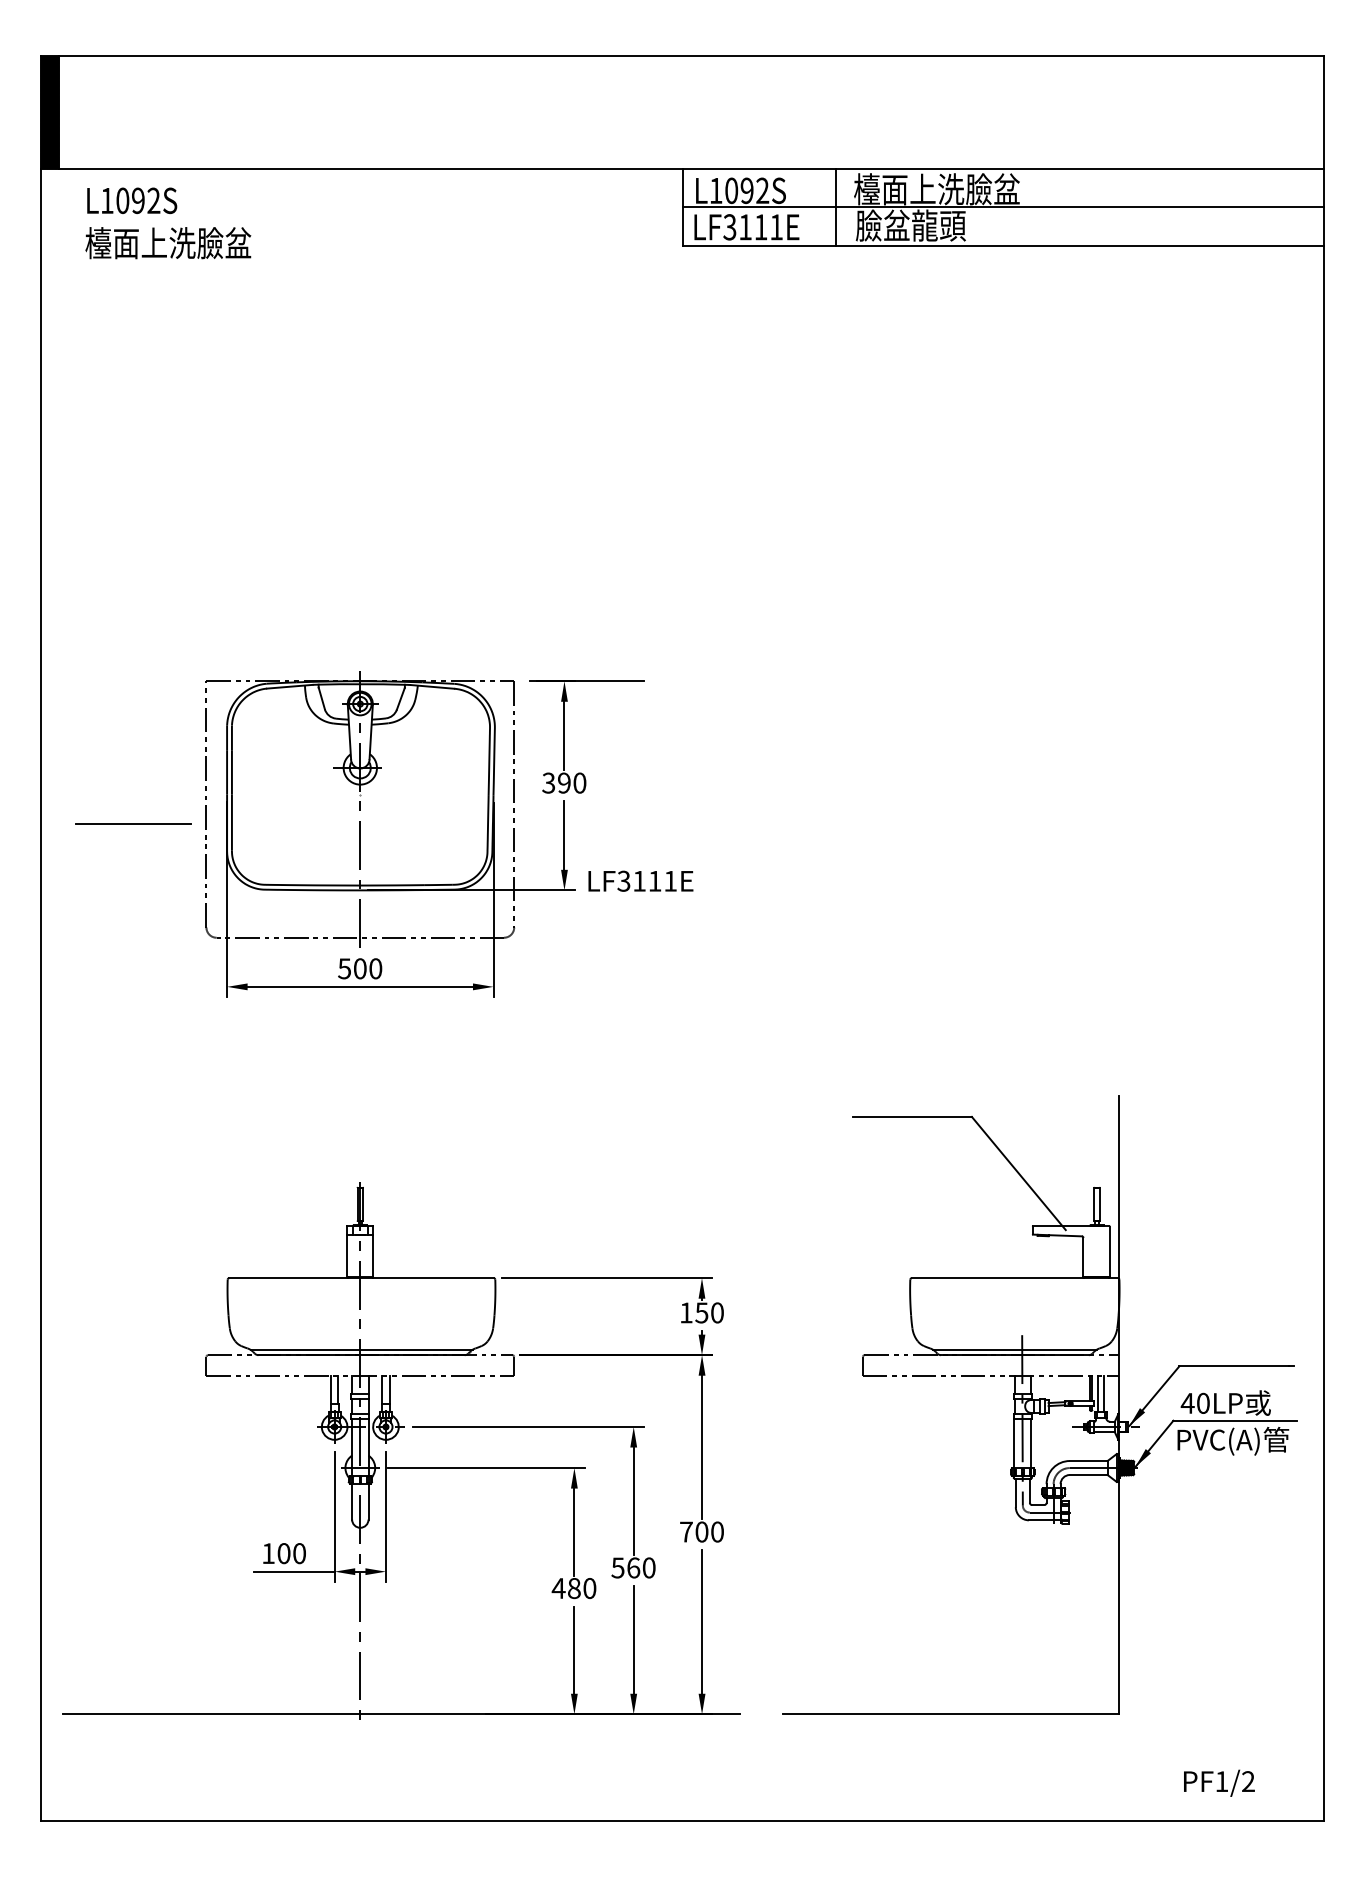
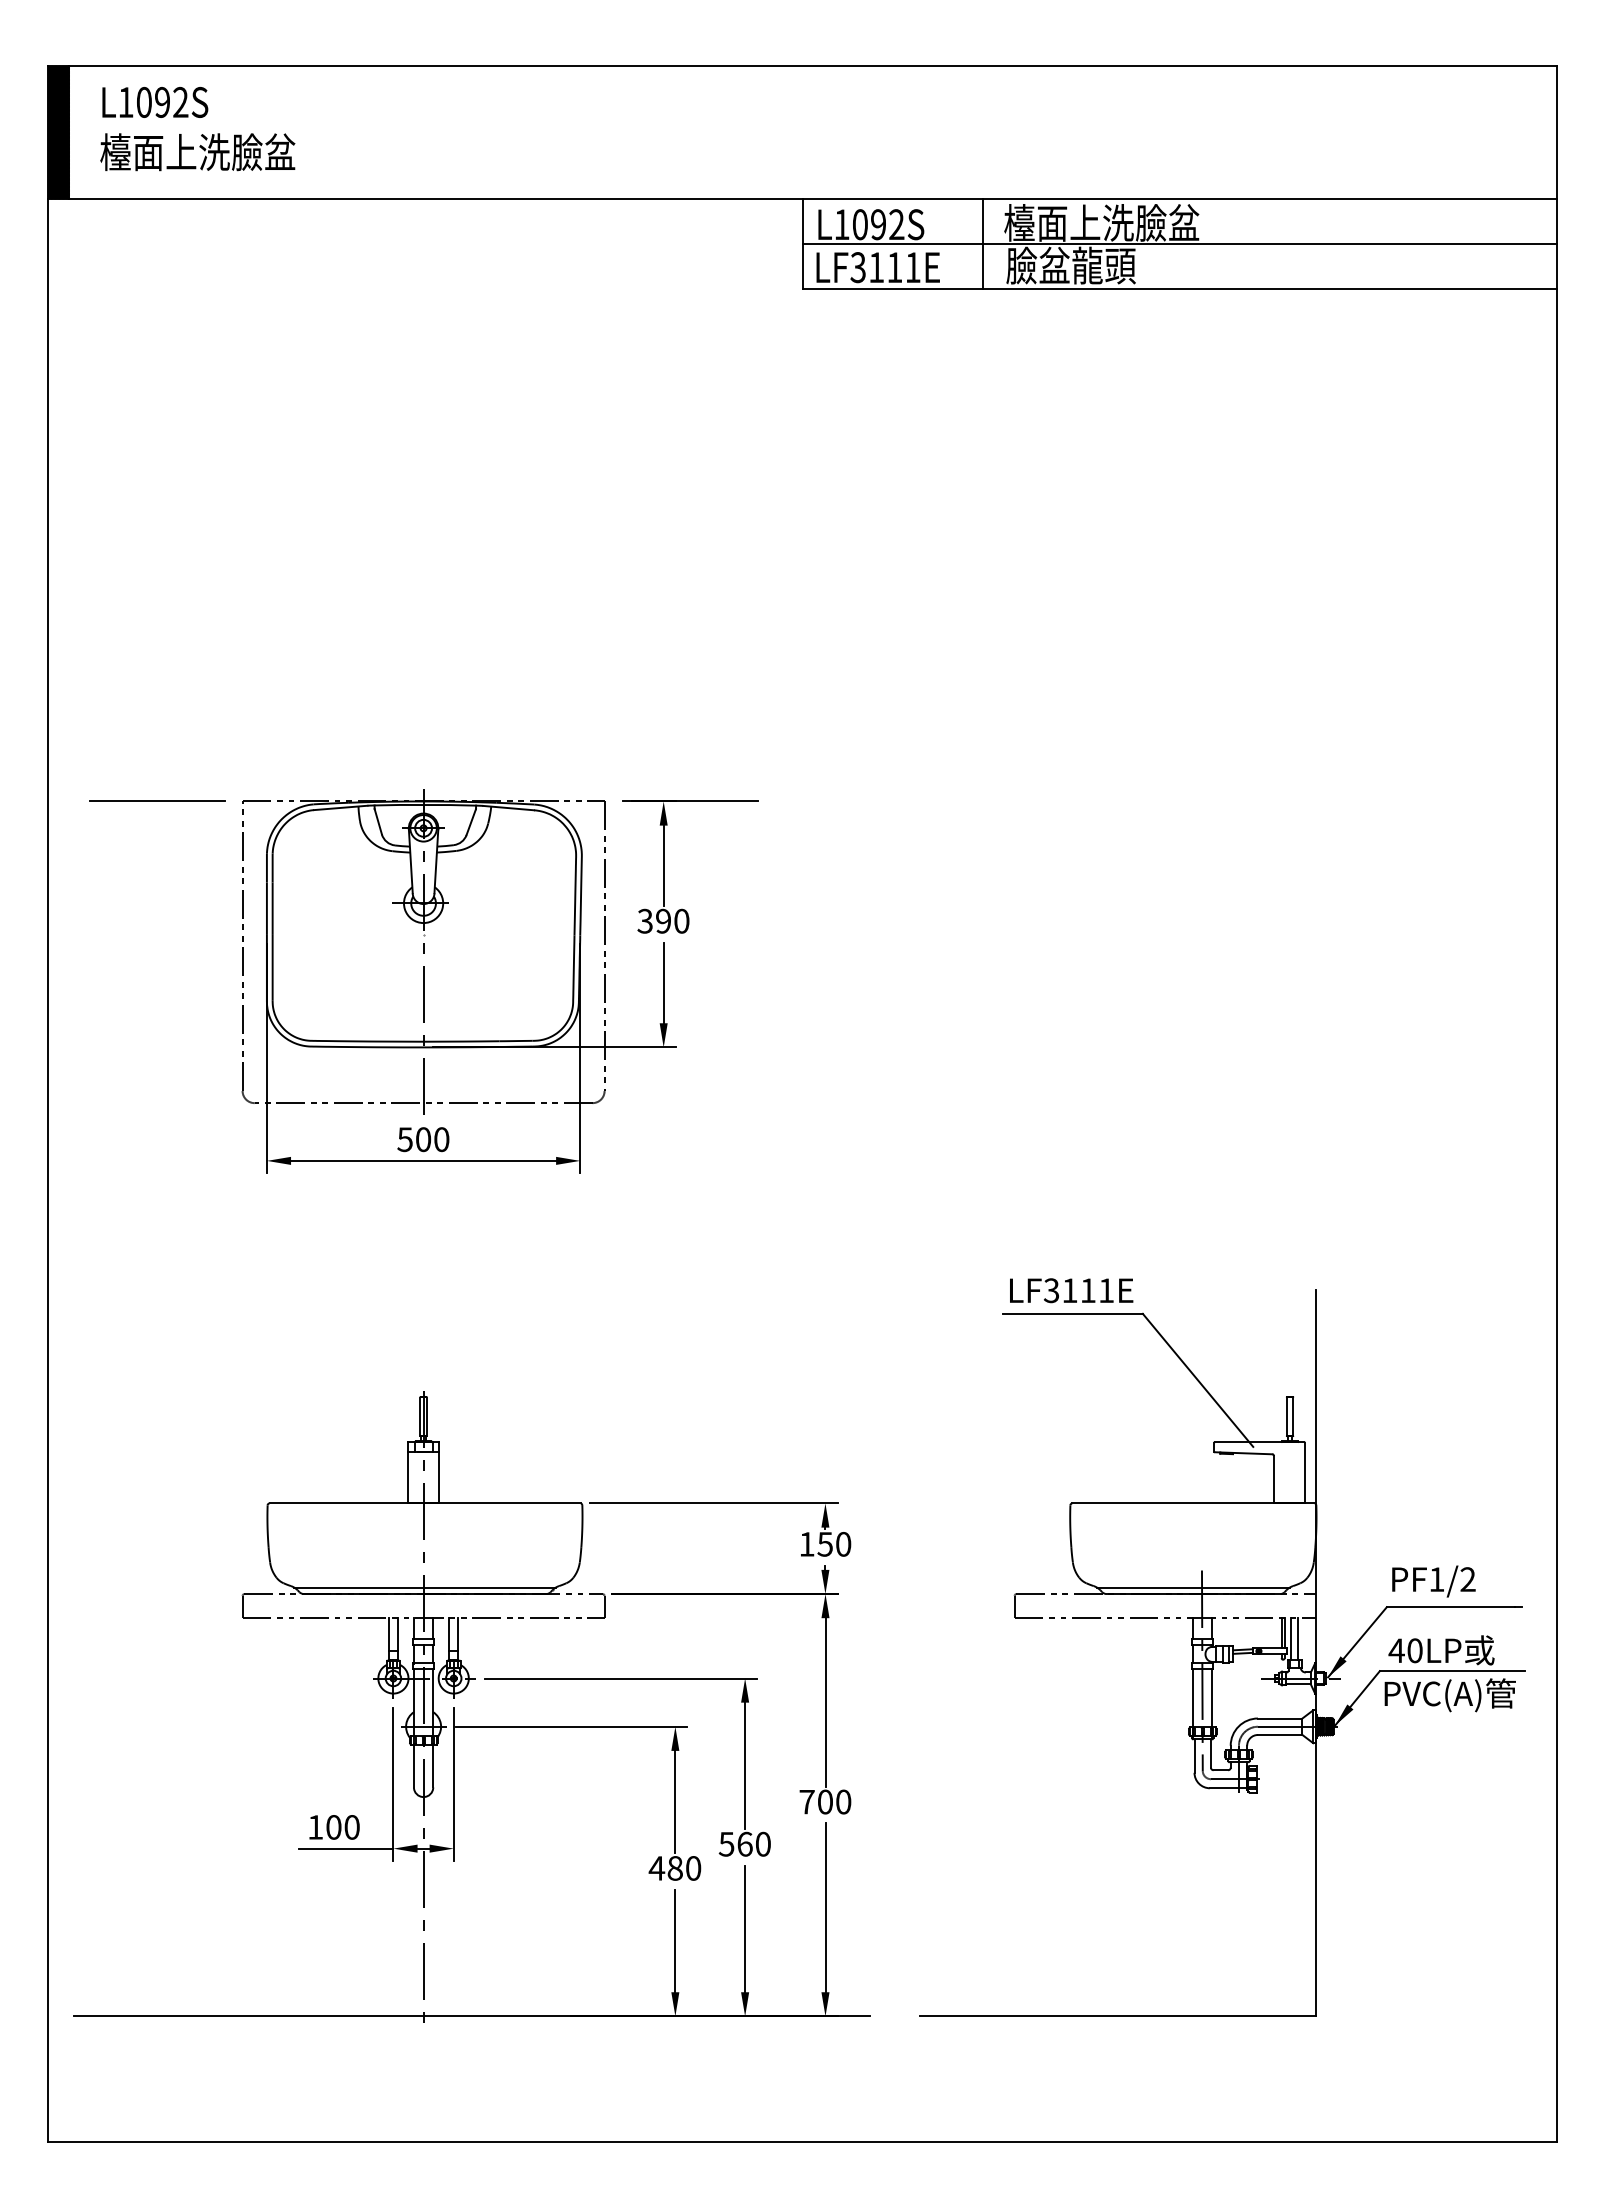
text: (168, 223) -> (197, 129), moved
line: (134, 823) -> (157, 800), moved
text: (640, 881) -> (1071, 1290), moved
text: (1219, 1783) -> (1433, 1581), moved

